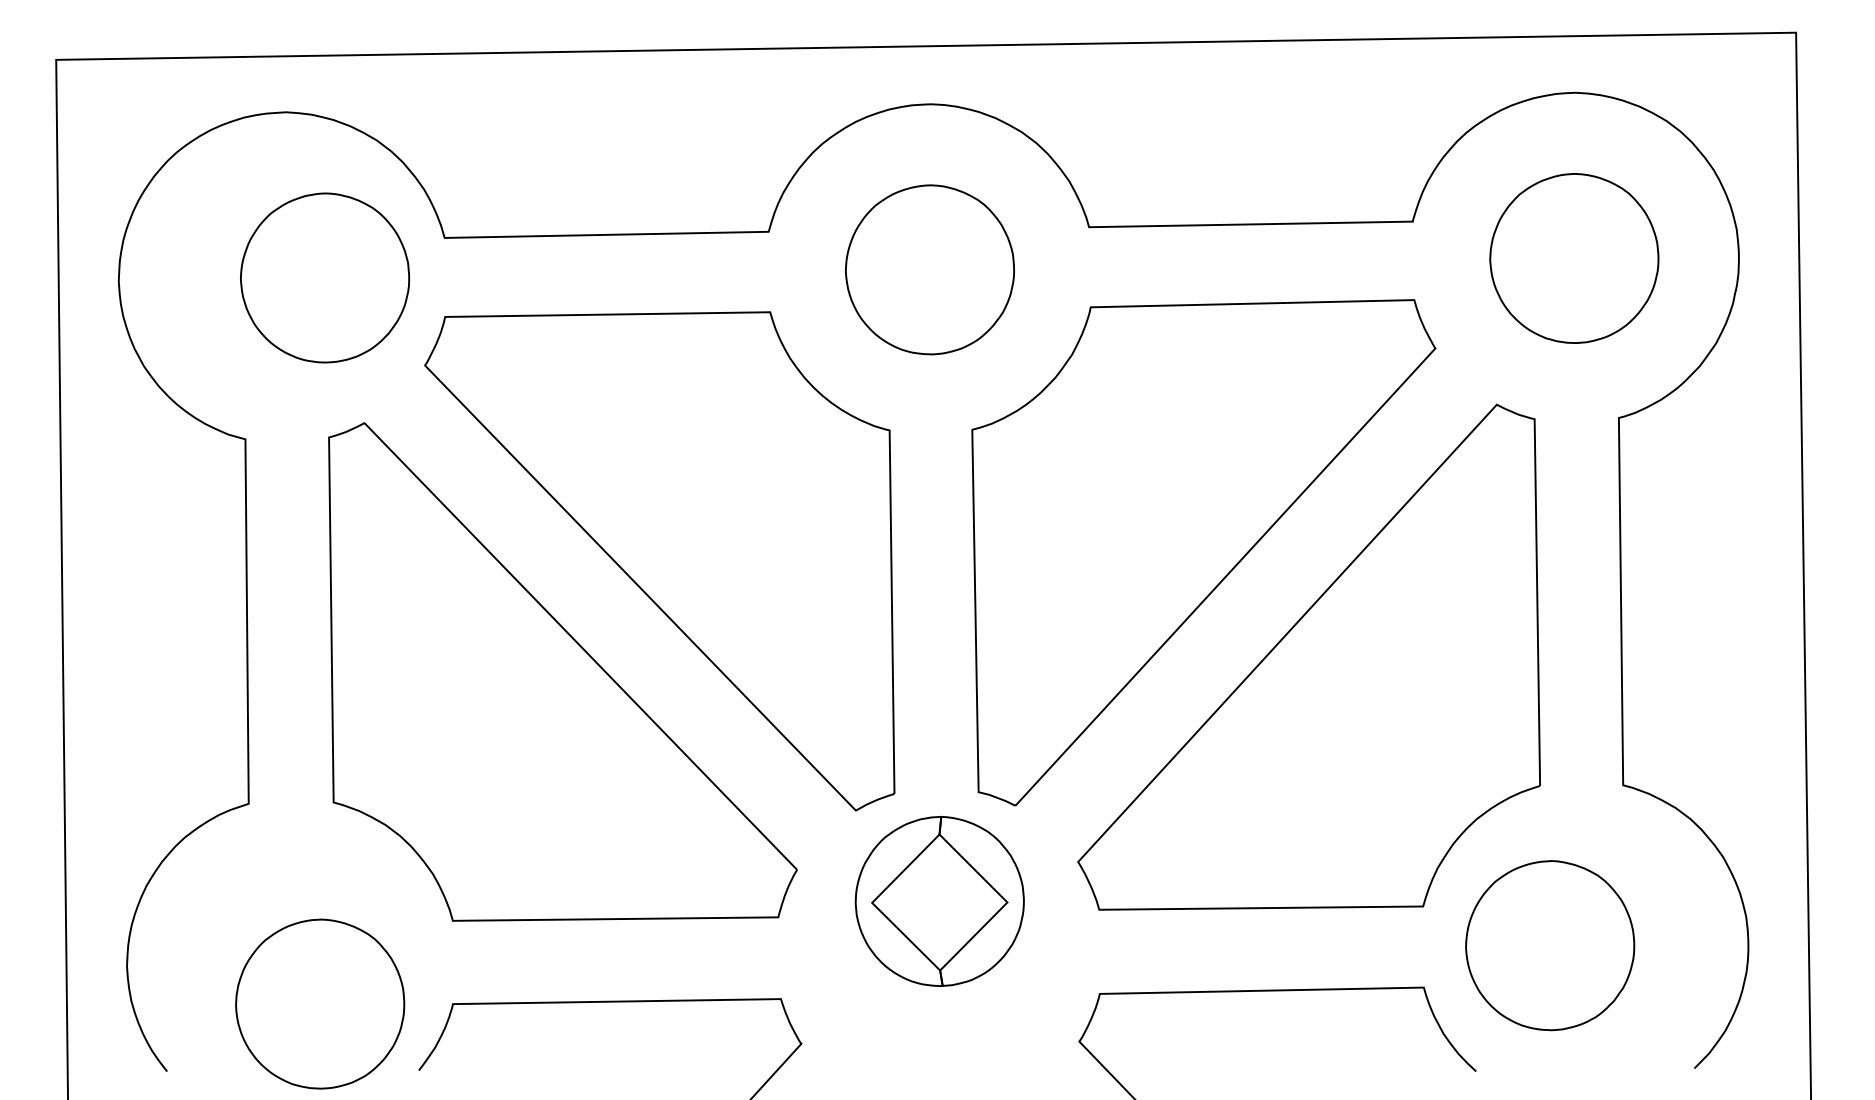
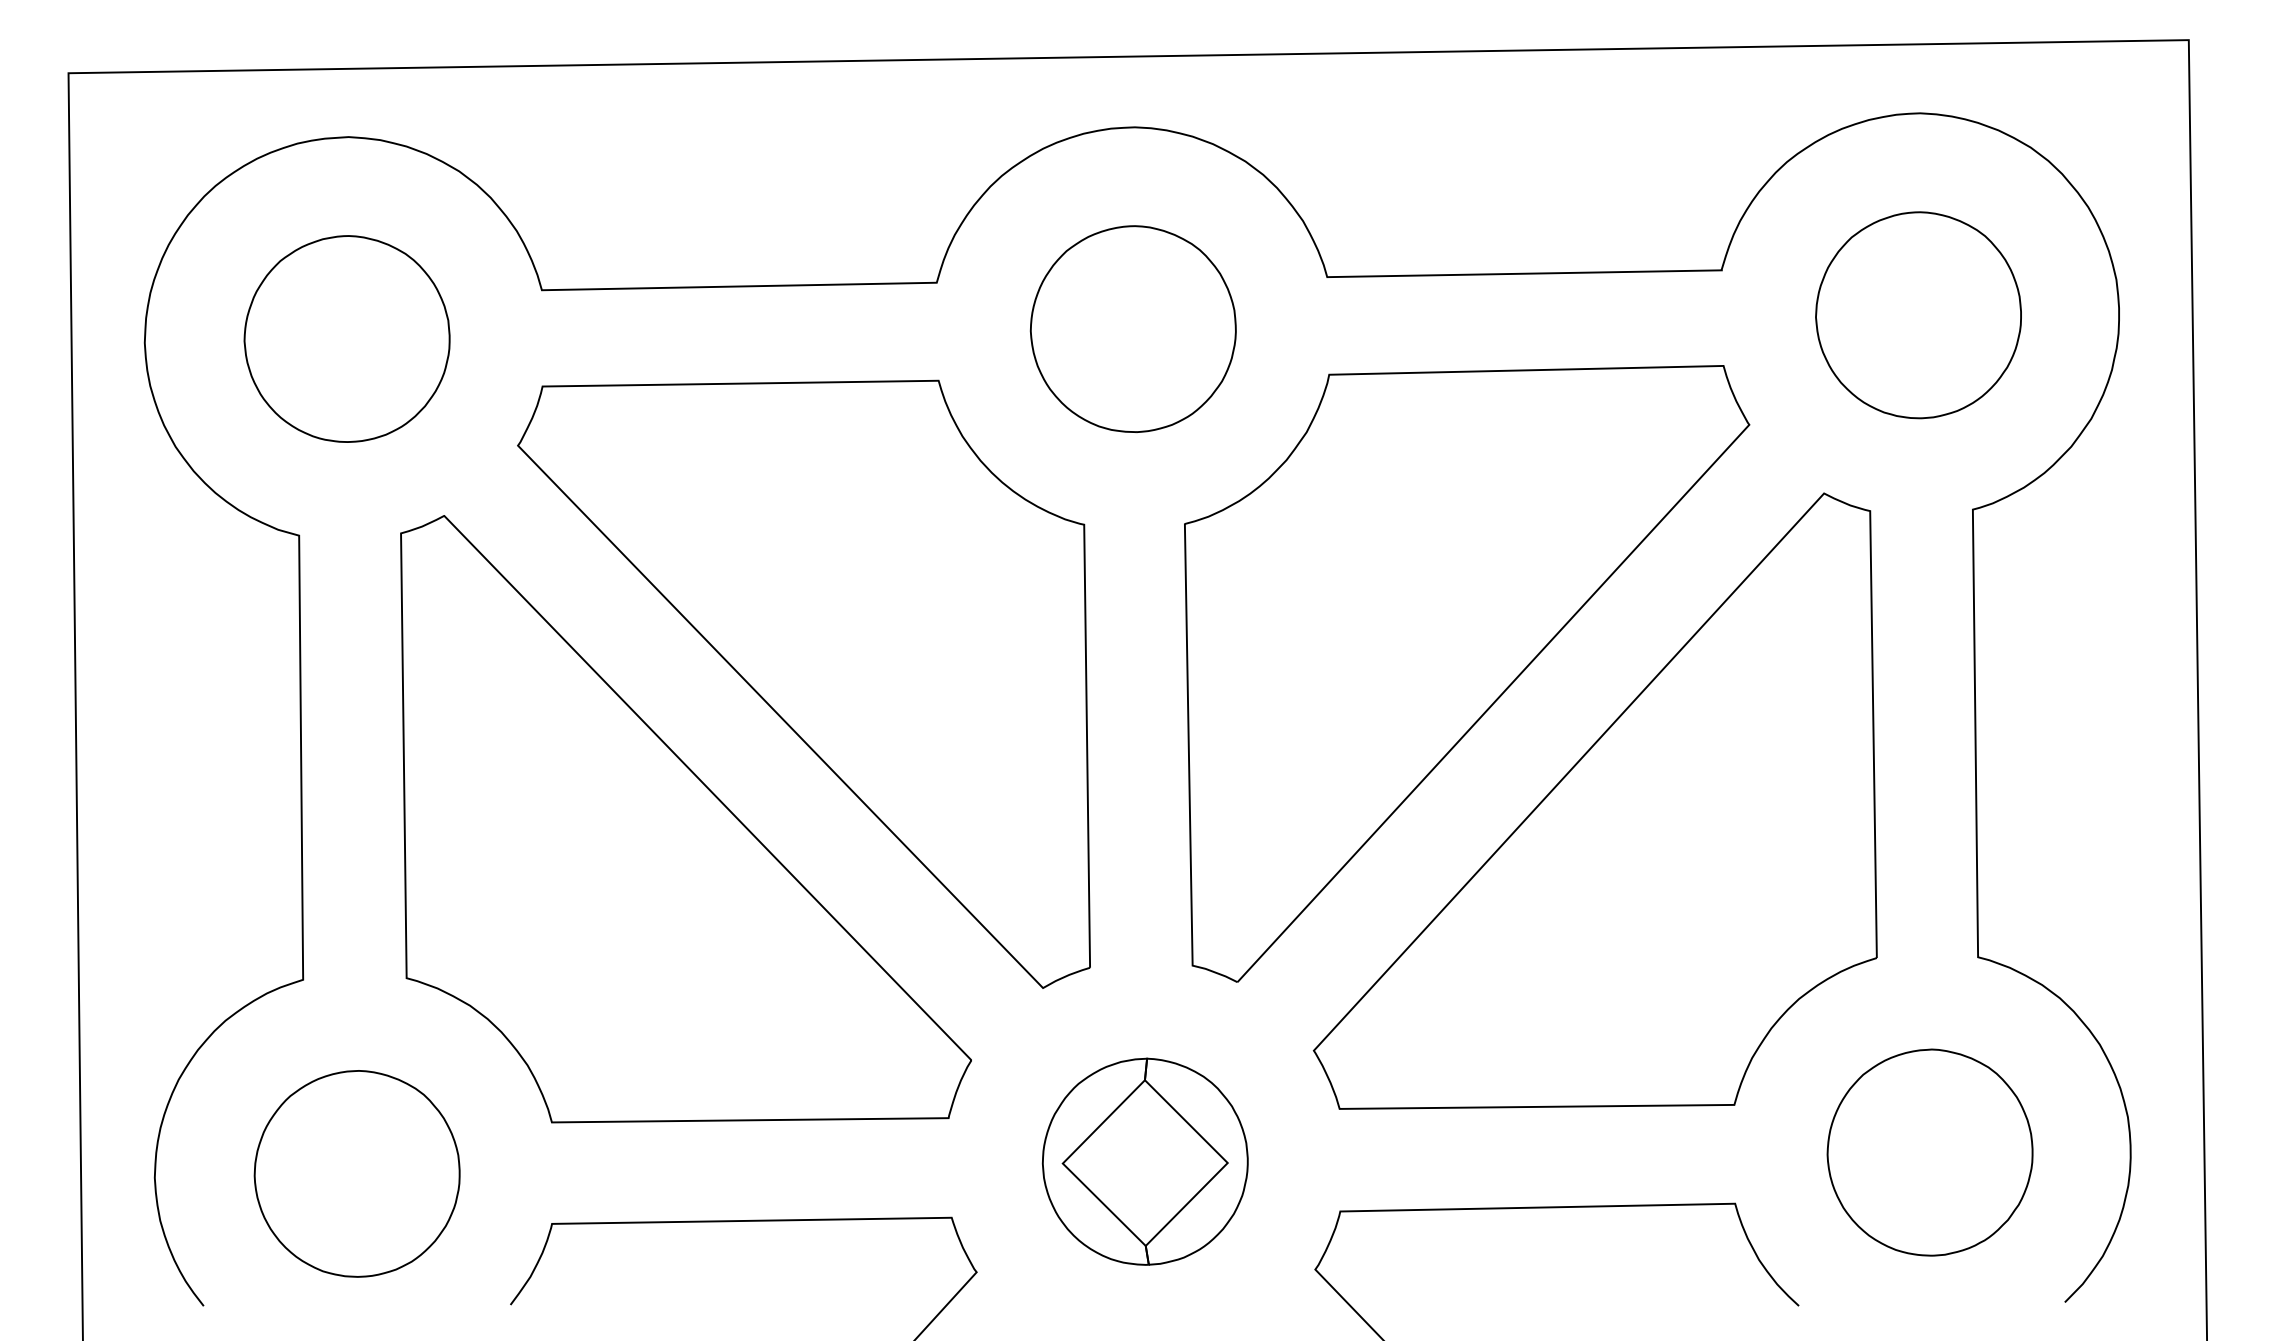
part: (324, 277) -> (346, 338), moved
part: (939, 901) -> (1144, 1161), moved
part: (1549, 945) -> (1929, 1152), moved
part: (319, 1003) -> (356, 1173), moved

